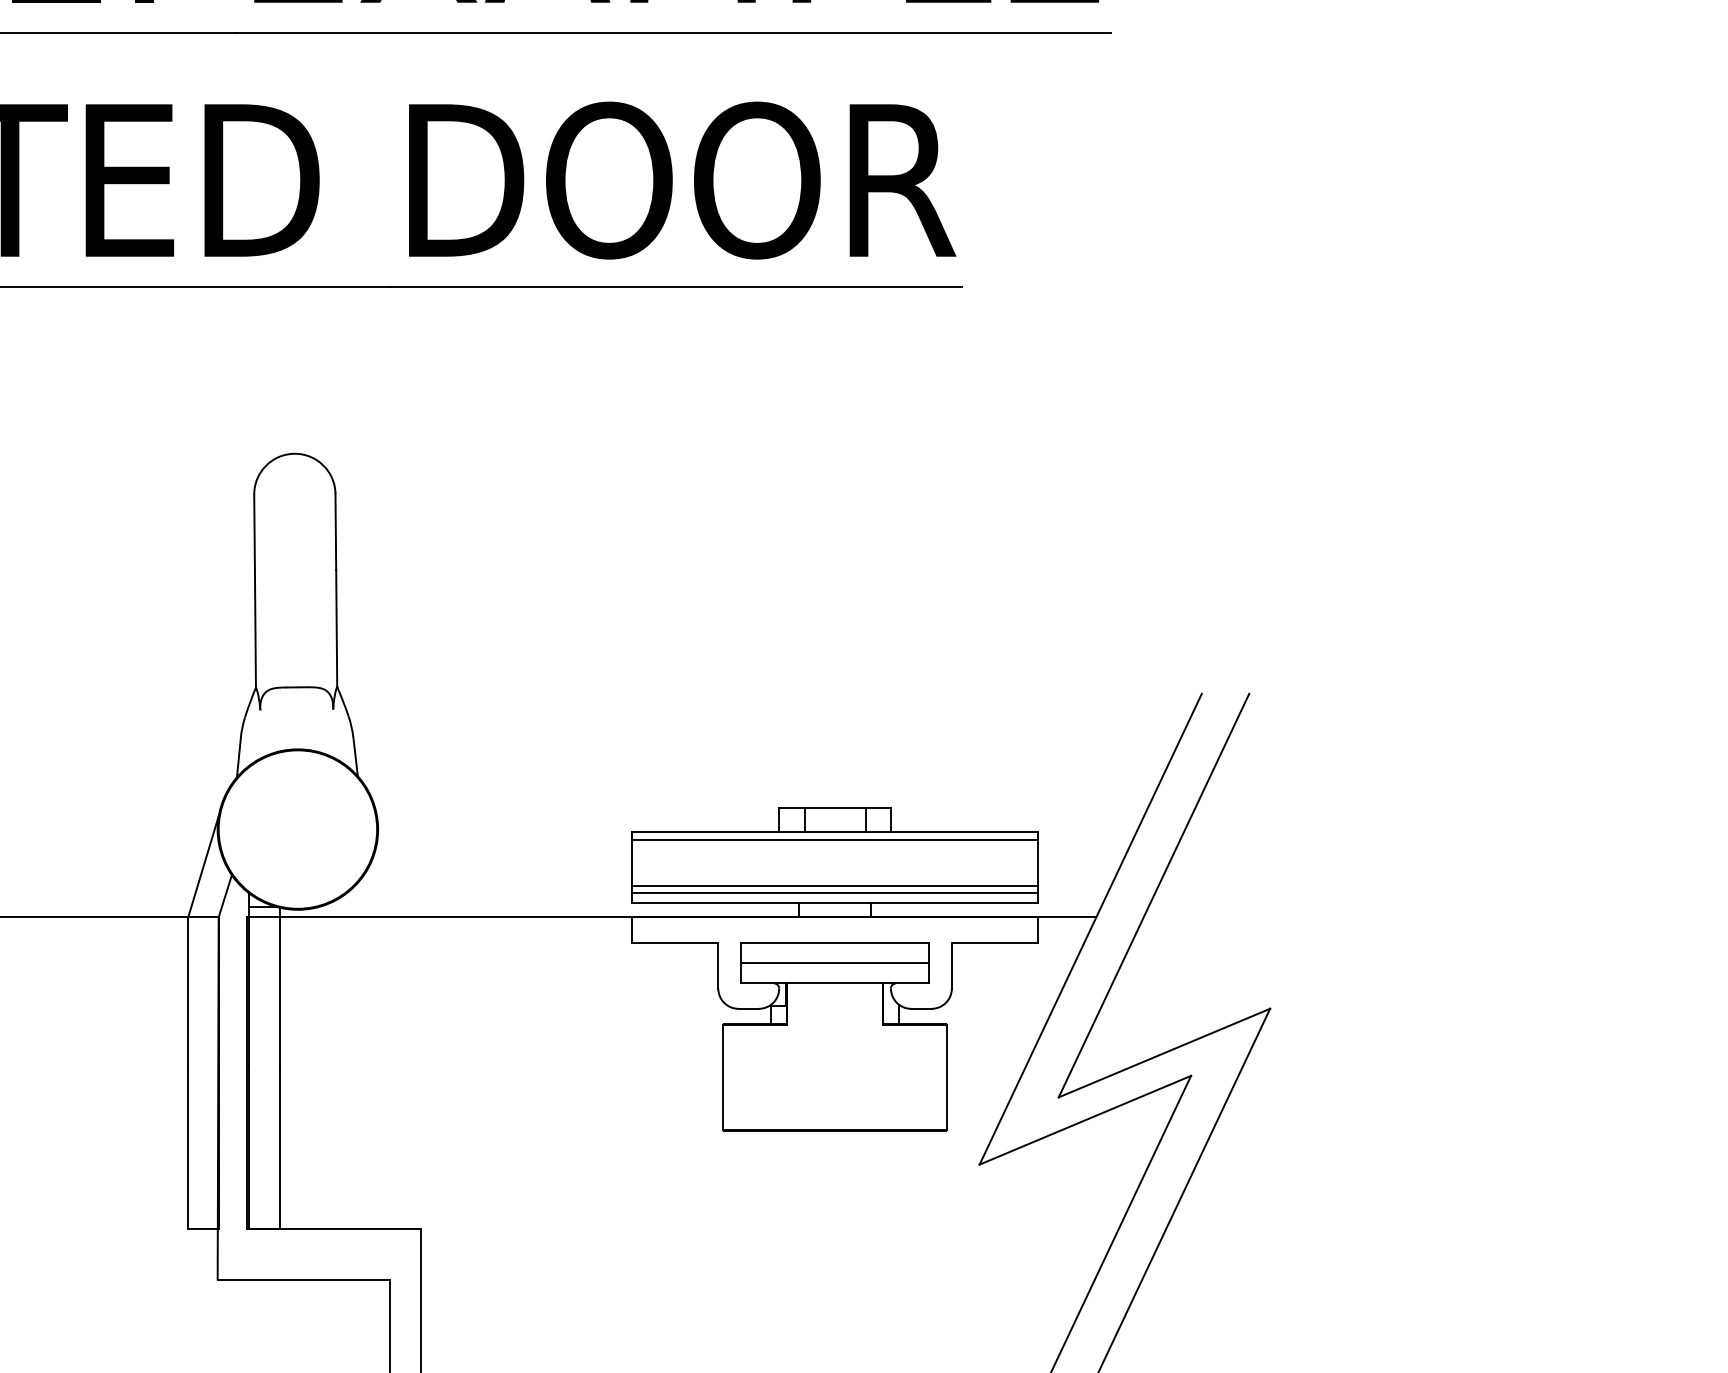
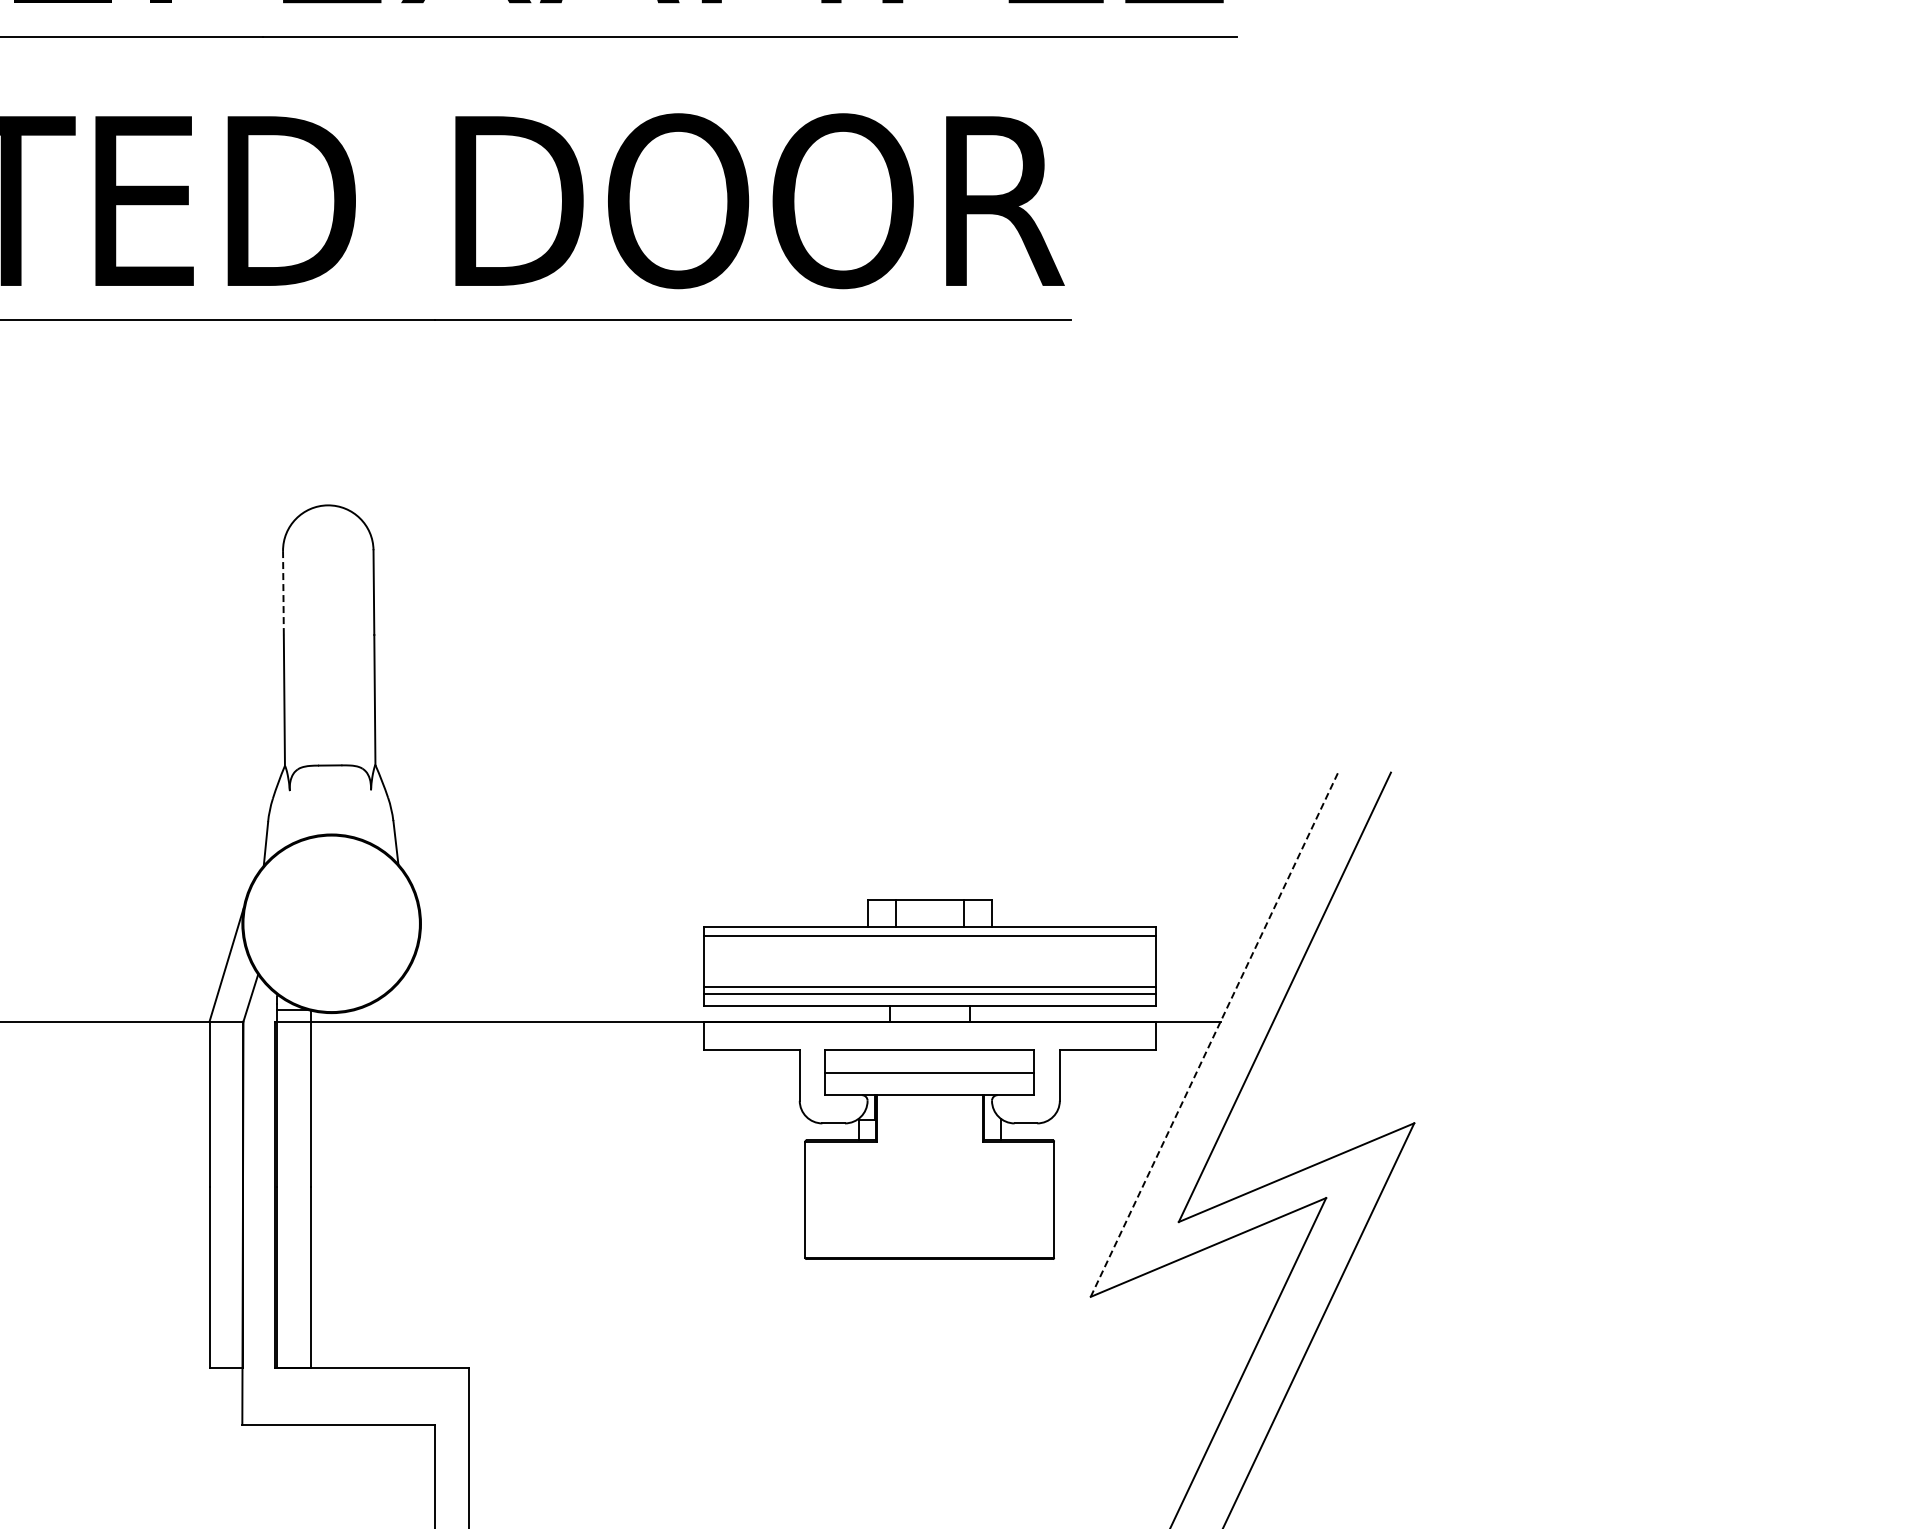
line: (254, 532) -> (283, 593), solid -> dashed
line: (1090, 928) -> (1214, 1034), solid -> dashed

